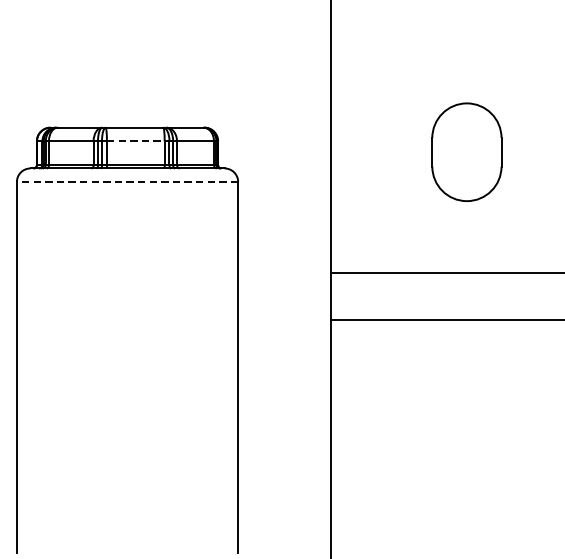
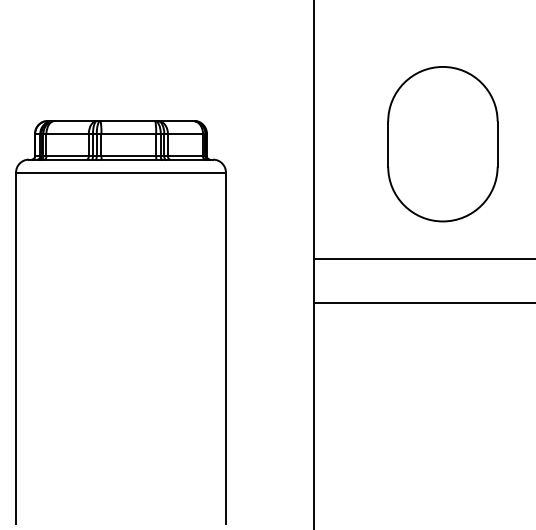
line: (136, 140) -> (129, 133), dashed -> solid
part: (466, 152) -> (442, 144), size x1.67
line: (128, 181) -> (121, 172), dashed -> solid

